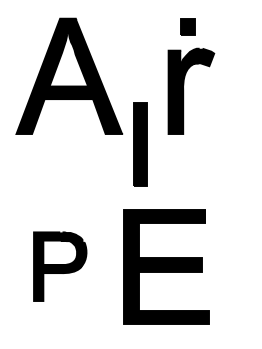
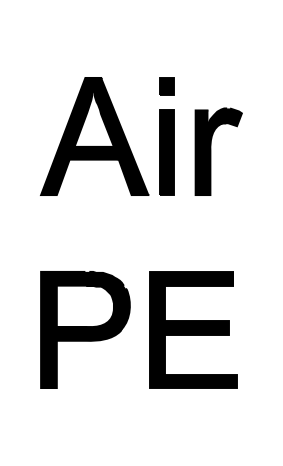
part: (187, 27) -> (166, 86), moved
part: (139, 144) -> (166, 152), moved
part: (60, 266) -> (85, 329), size x1.67

